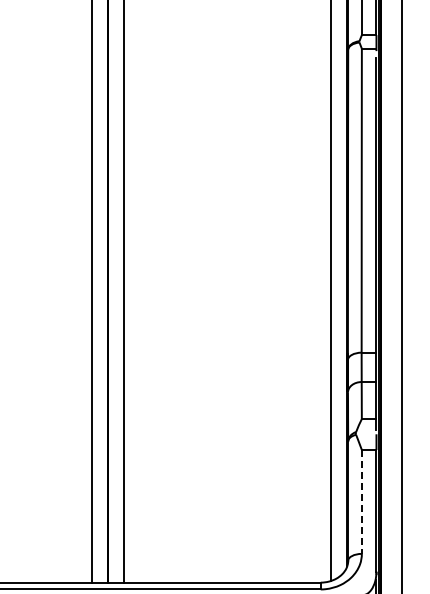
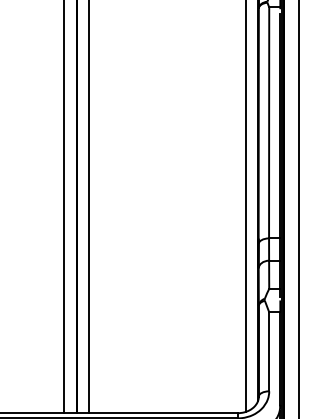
line: (361, 501) -> (268, 351), dashed -> solid

